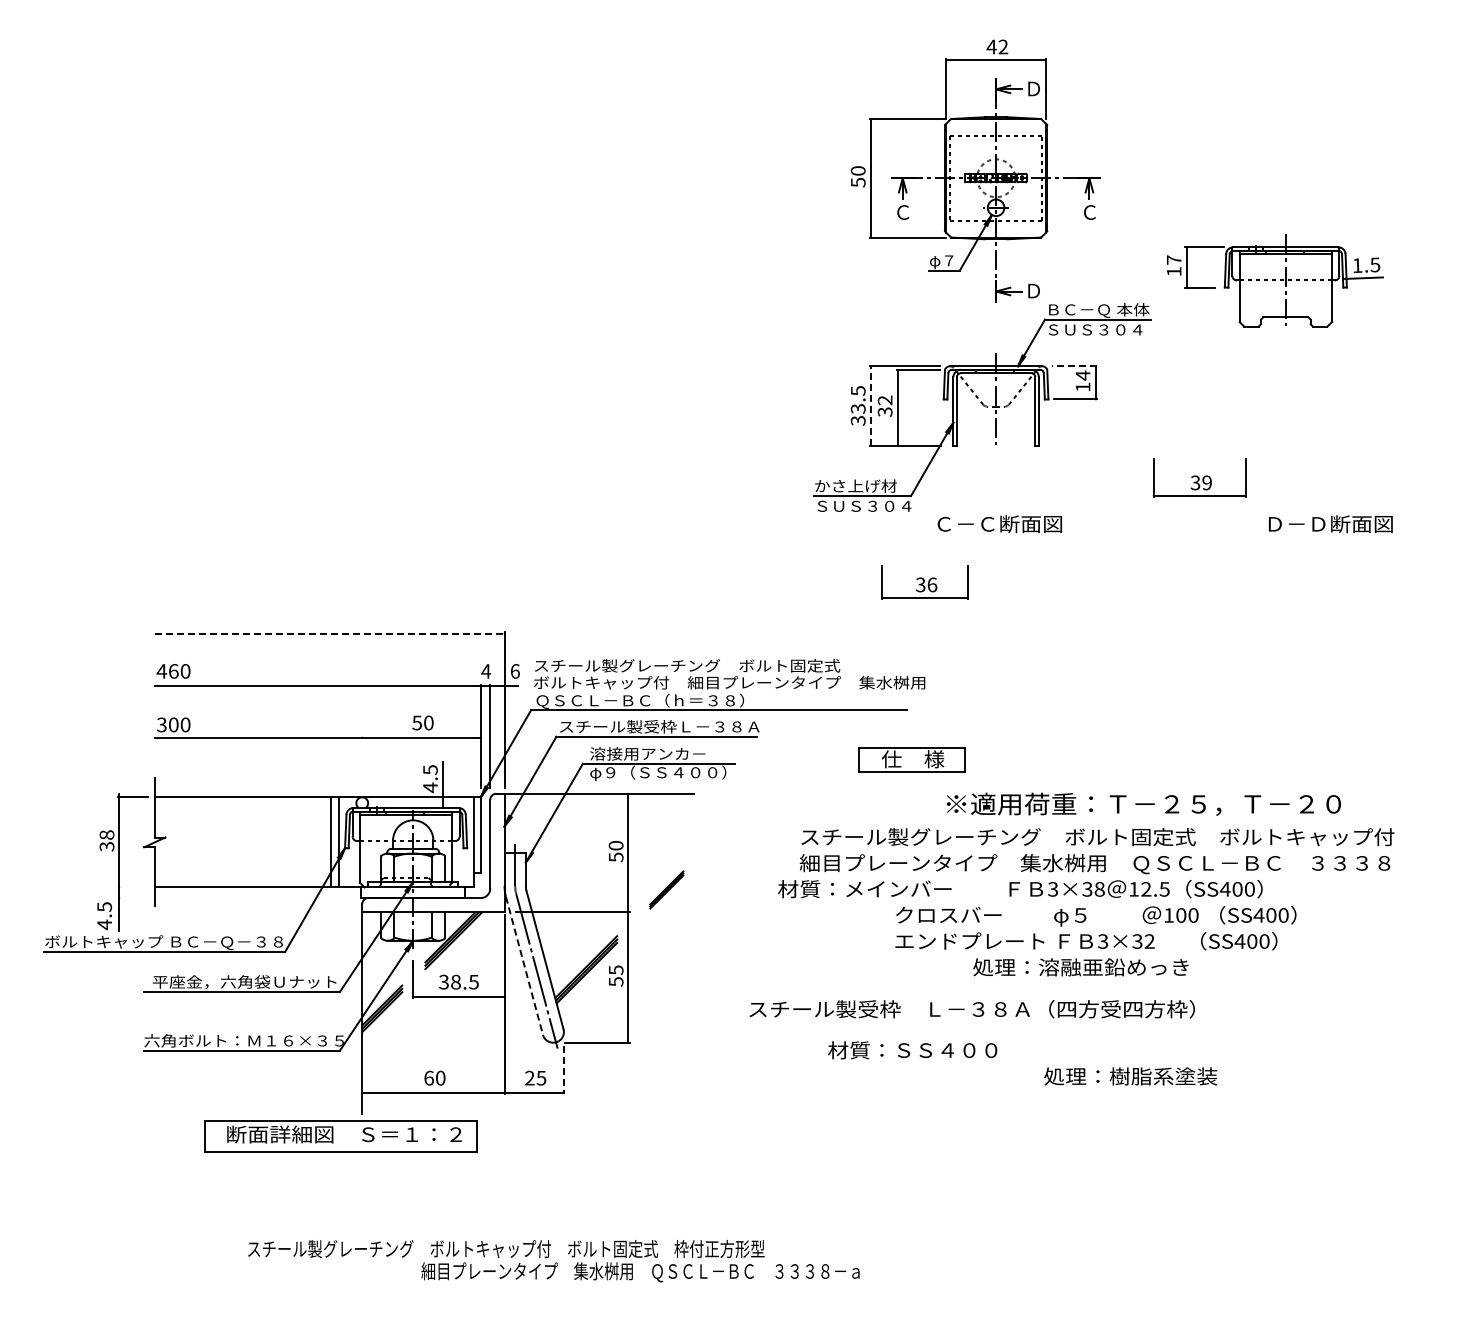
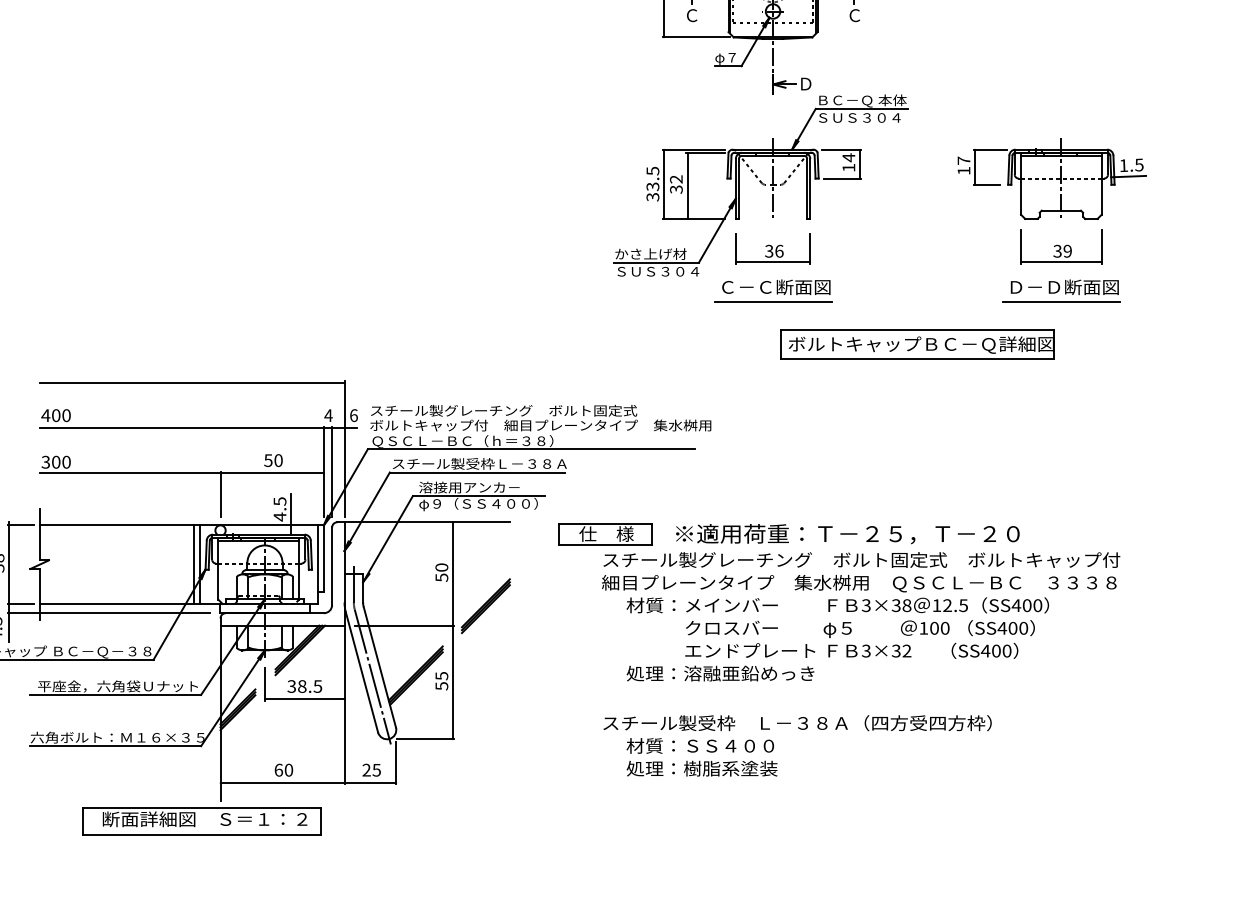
part: (1275, 280) -> (1052, 178), moved
line: (1074, 366) -> (841, 149), dashed -> solid
line: (871, 406) -> (664, 184), dashed -> solid
part: (1199, 477) -> (1061, 246), moved
line: (996, 541) -> (773, 302), added
line: (1326, 541) -> (1061, 302), added
part: (924, 582) -> (772, 249), moved
part: (1161, 589) -> (917, 344), added
line: (329, 633) -> (191, 382), dashed -> solid
text: (173, 671) -> (56, 415), 460 -> 400
part: (911, 759) -> (605, 534), moved
line: (362, 761) -> (220, 494), added
text: (1143, 803) -> (847, 533), moved
line: (132, 887) -> (20, 603), added
part: (666, 889) -> (485, 605), size x1.67
text: (1020, 889) -> (837, 605), moved
line: (233, 898) -> (108, 613), added
line: (524, 966) -> (361, 672), dashed -> solid
text: (1080, 967) -> (720, 673), moved
text: (971, 1009) -> (796, 723), moved
line: (563, 1070) -> (395, 763), dashed -> solid
text: (1130, 1076) -> (701, 768), moved

